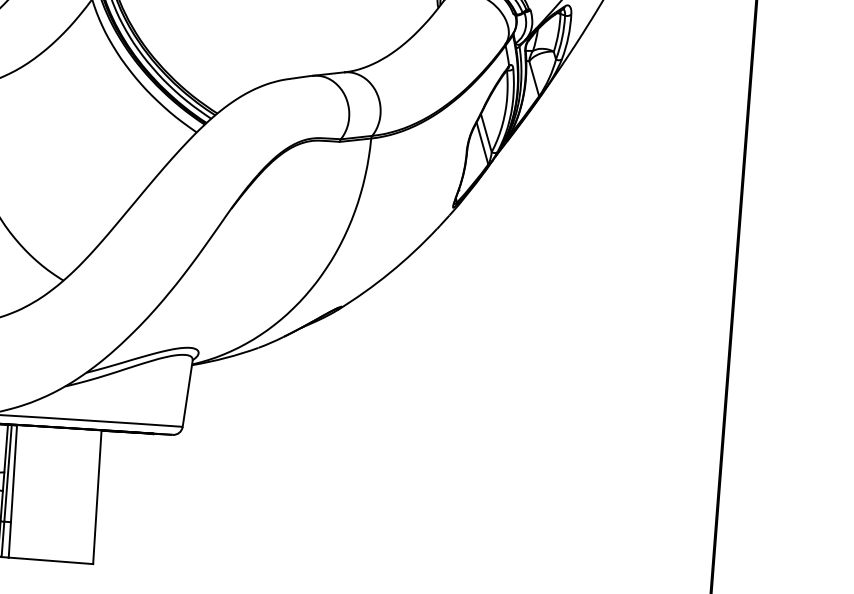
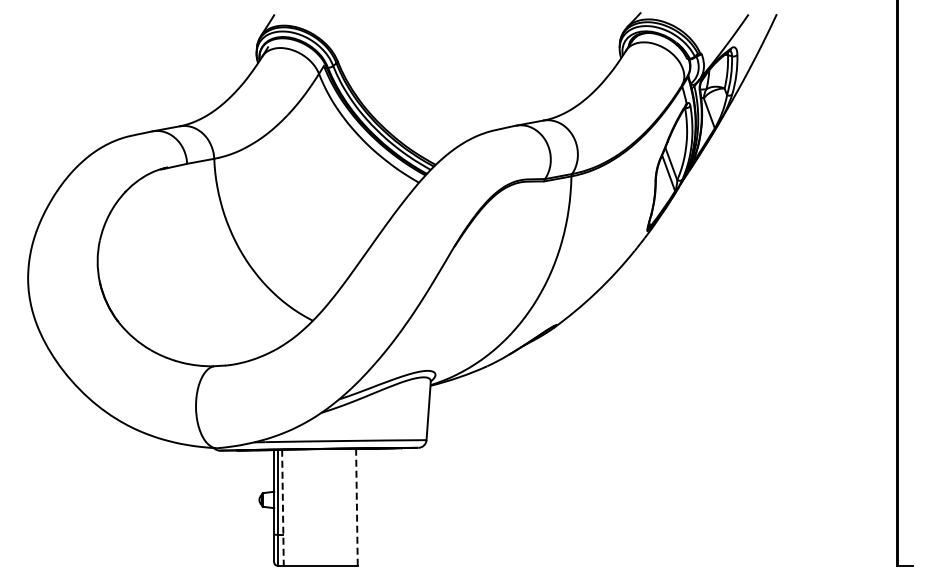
line: (12, 491) -> (282, 507), solid -> dashed
line: (96, 497) -> (356, 507), solid -> dashed

